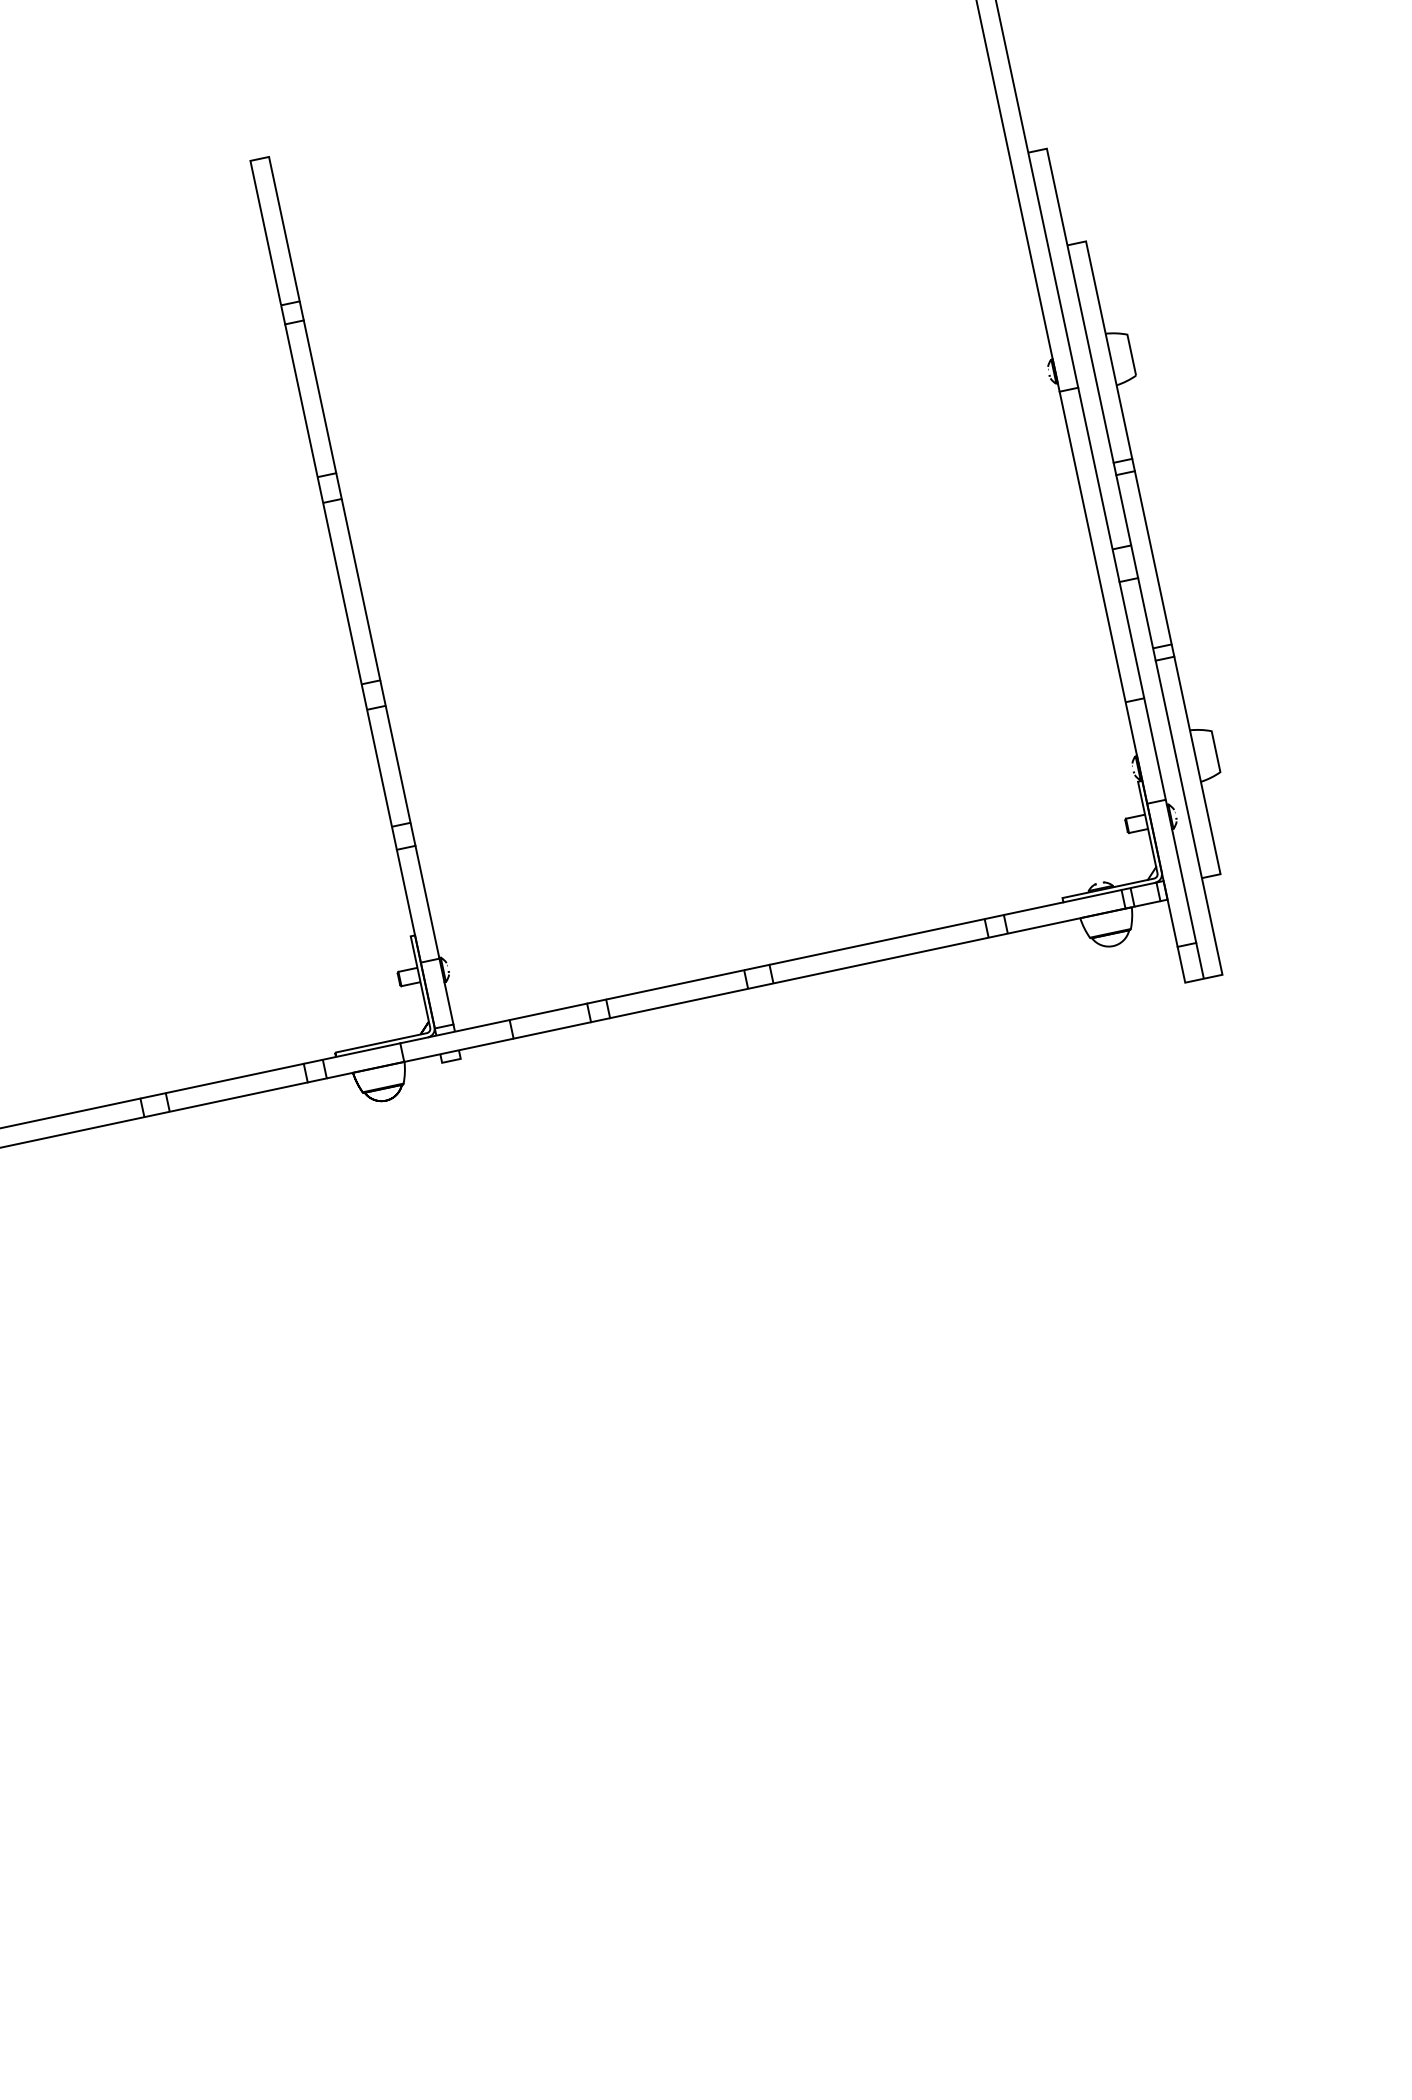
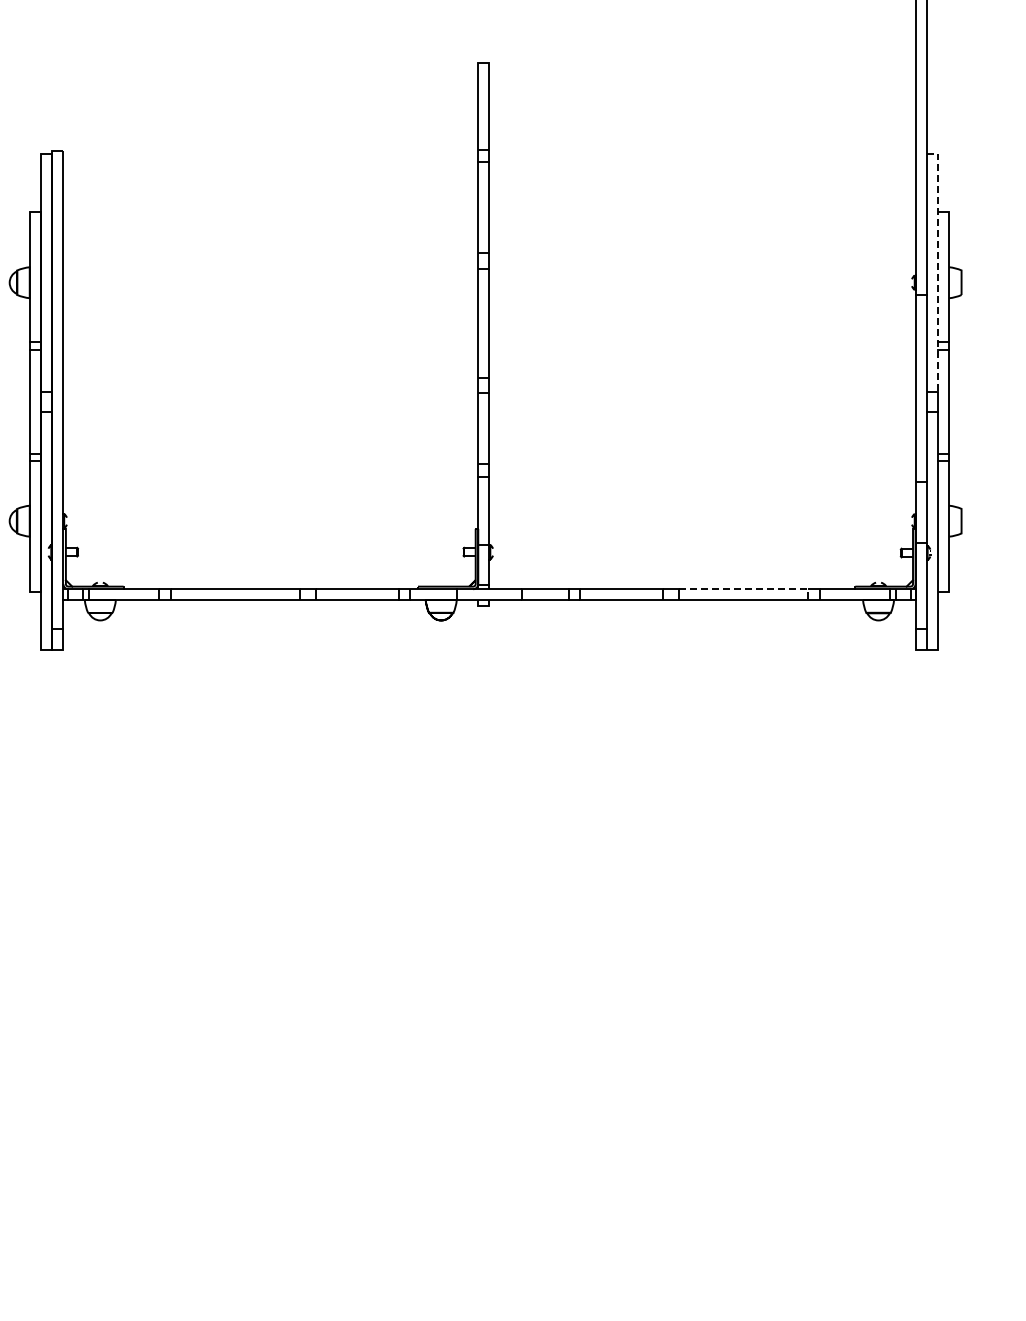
line: (1086, 336) -> (937, 266), solid -> dashed
line: (887, 940) -> (749, 589), solid -> dashed

